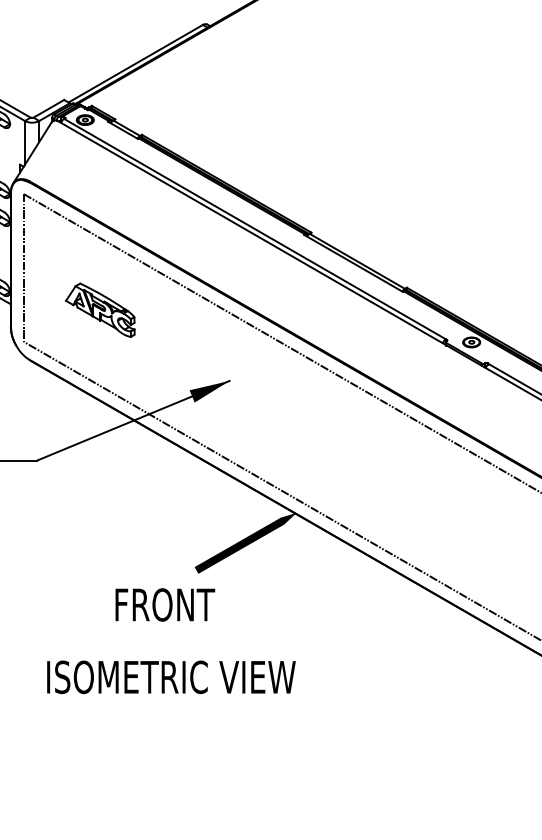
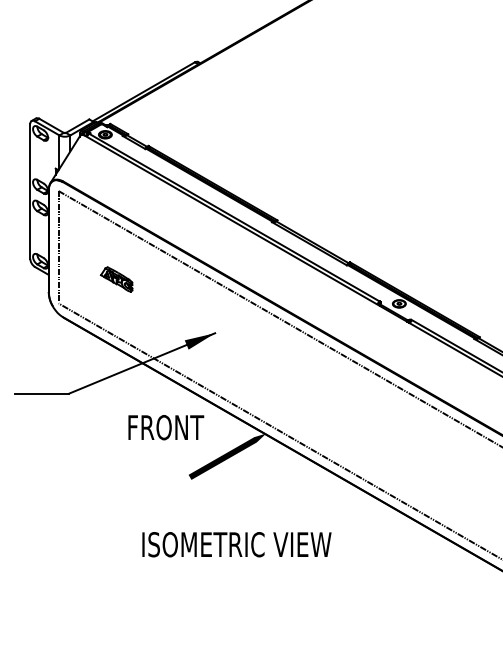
part: (99, 310) -> (116, 279), size x0.6
text: (165, 604) -> (166, 427), moved
text: (170, 677) -> (236, 544), moved

